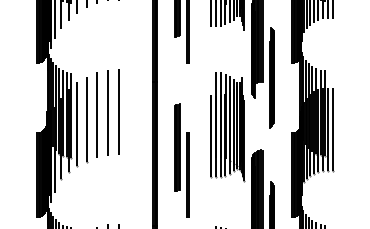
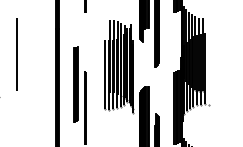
line: (119, 112) -> (26, 54), removed
line: (97, 115) -> (7, 56), removed
line: (332, 129) -> (208, 68), removed

